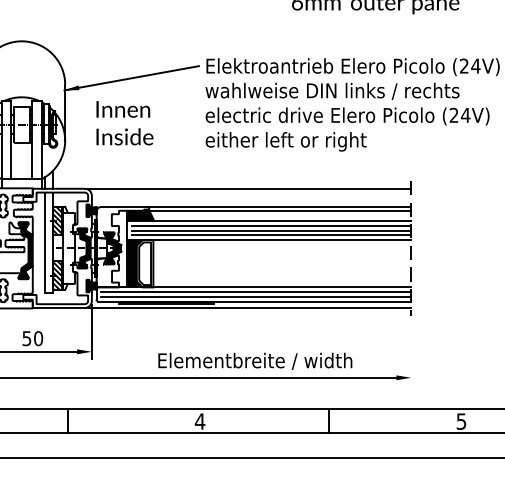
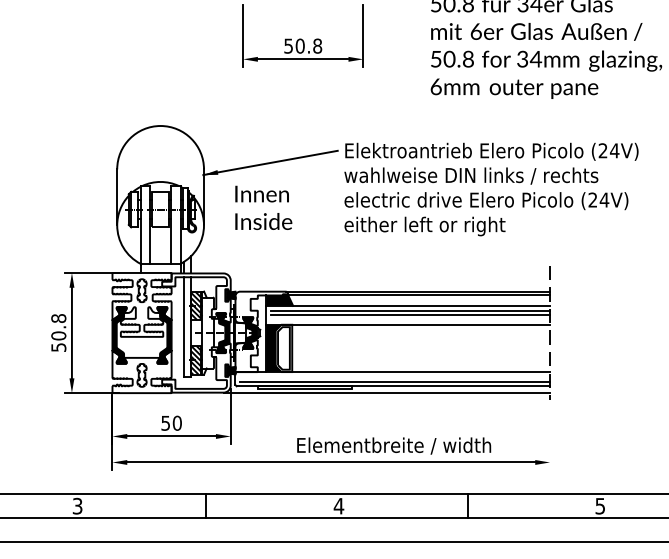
line: (247, 188) -> (386, 273), removed
line: (271, 235) -> (410, 320), removed
line: (256, 291) -> (395, 376), removed

